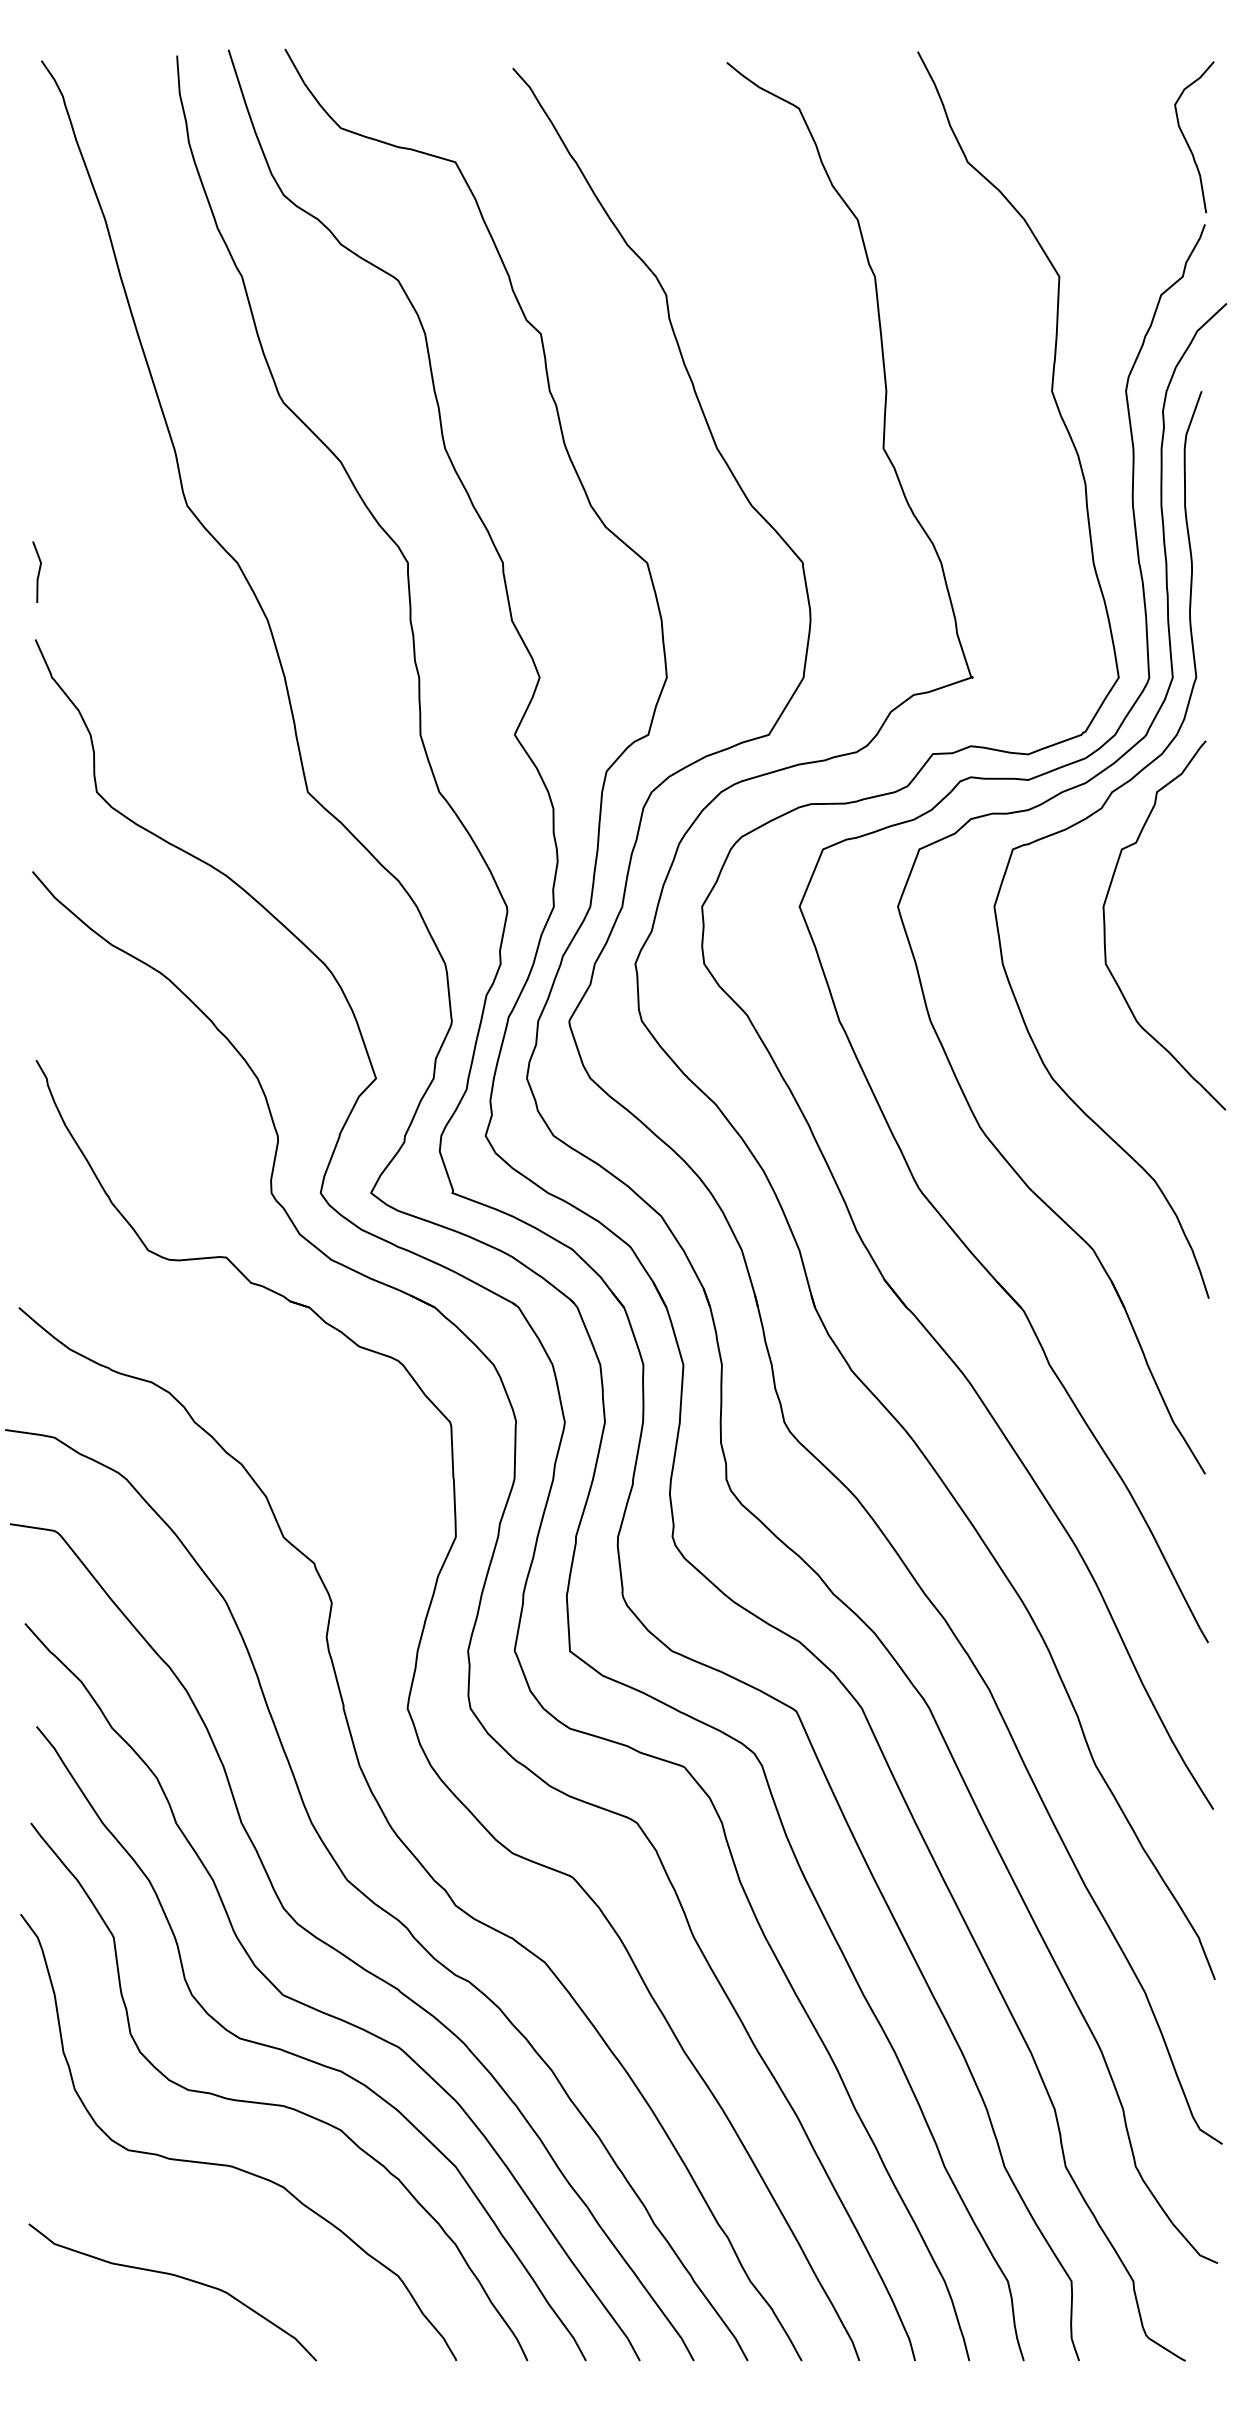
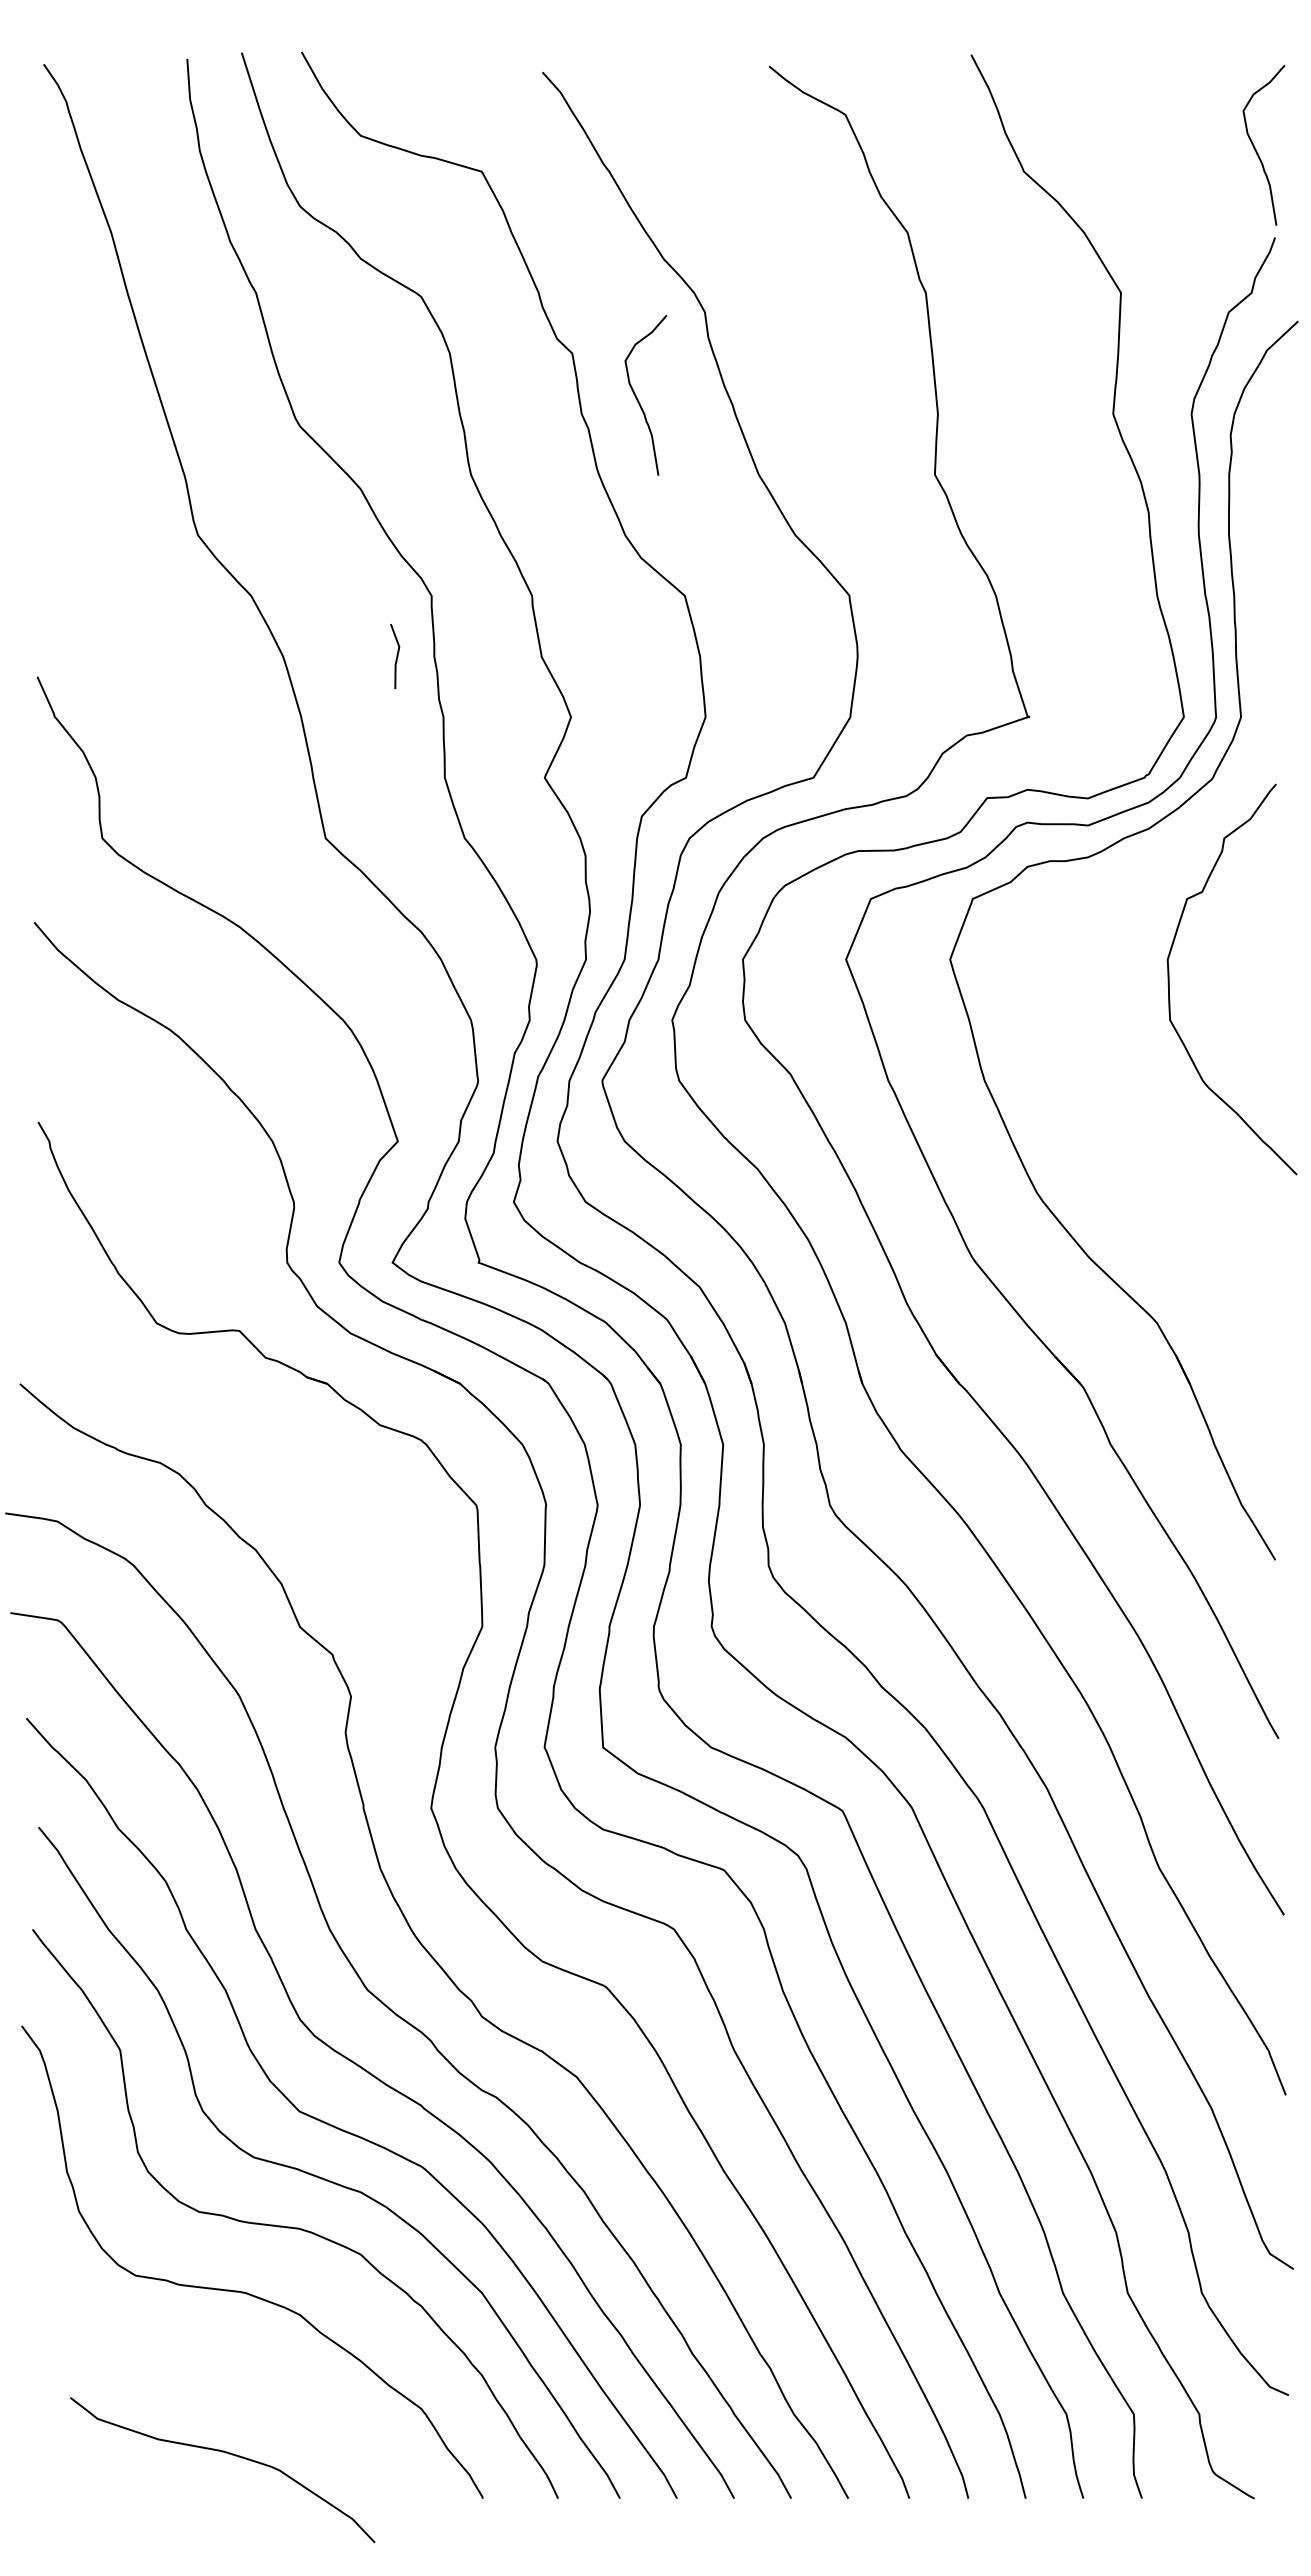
curve: (603, 377) -> (638, 399), added
line: (38, 572) -> (396, 656), moved
curve: (1086, 819) -> (1149, 867), removed
curve: (175, 2276) -> (225, 2453), moved

